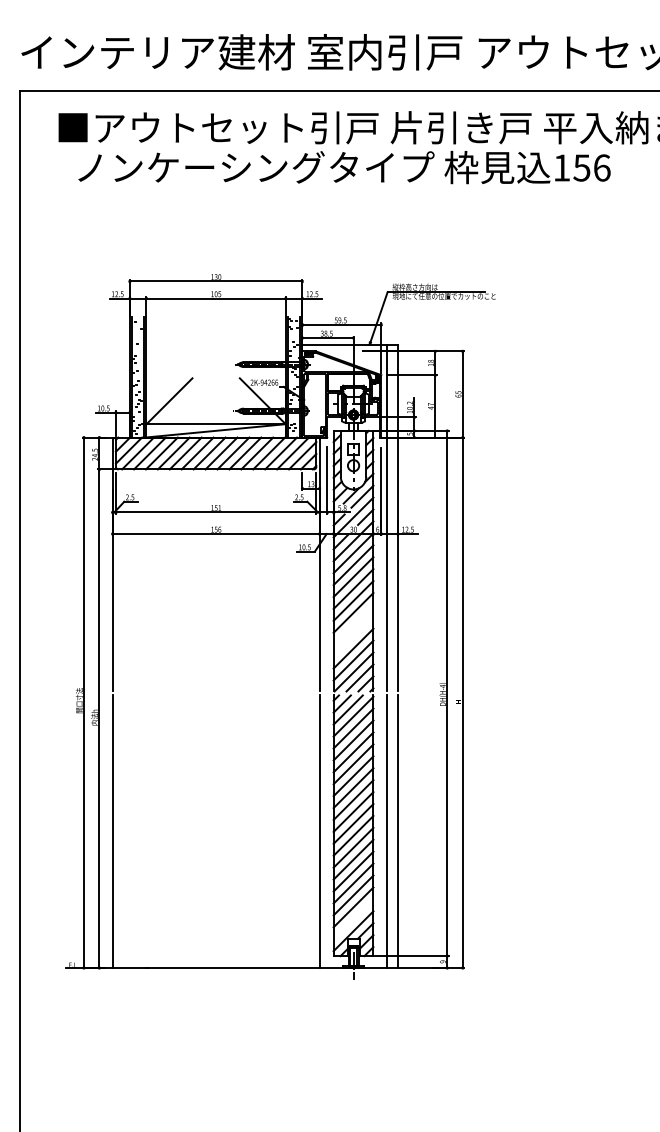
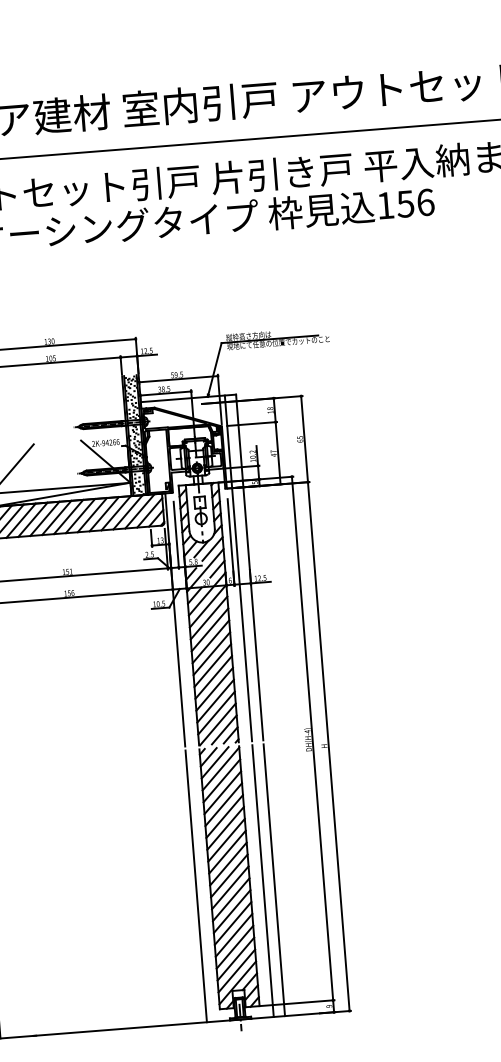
line: (353, 624) -> (213, 677), added
line: (353, 636) -> (214, 689), added
line: (353, 919) -> (236, 971), added

